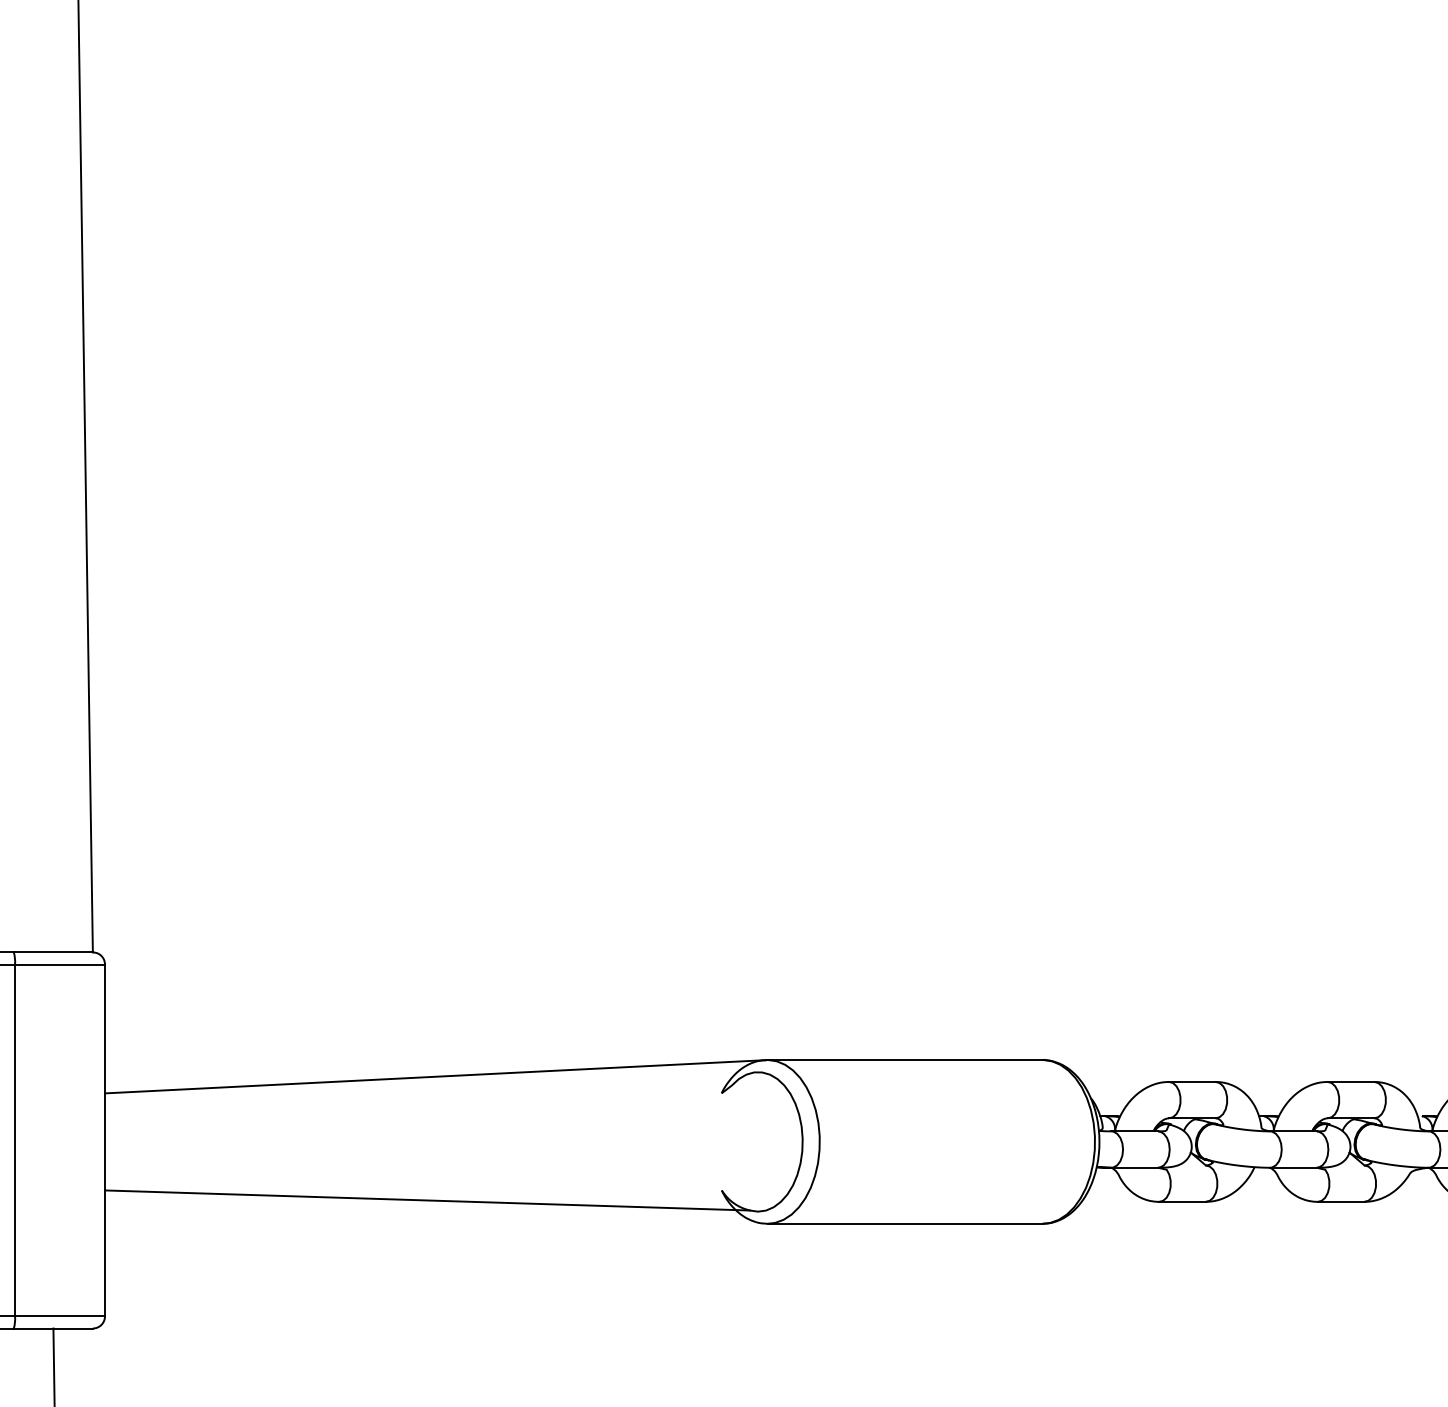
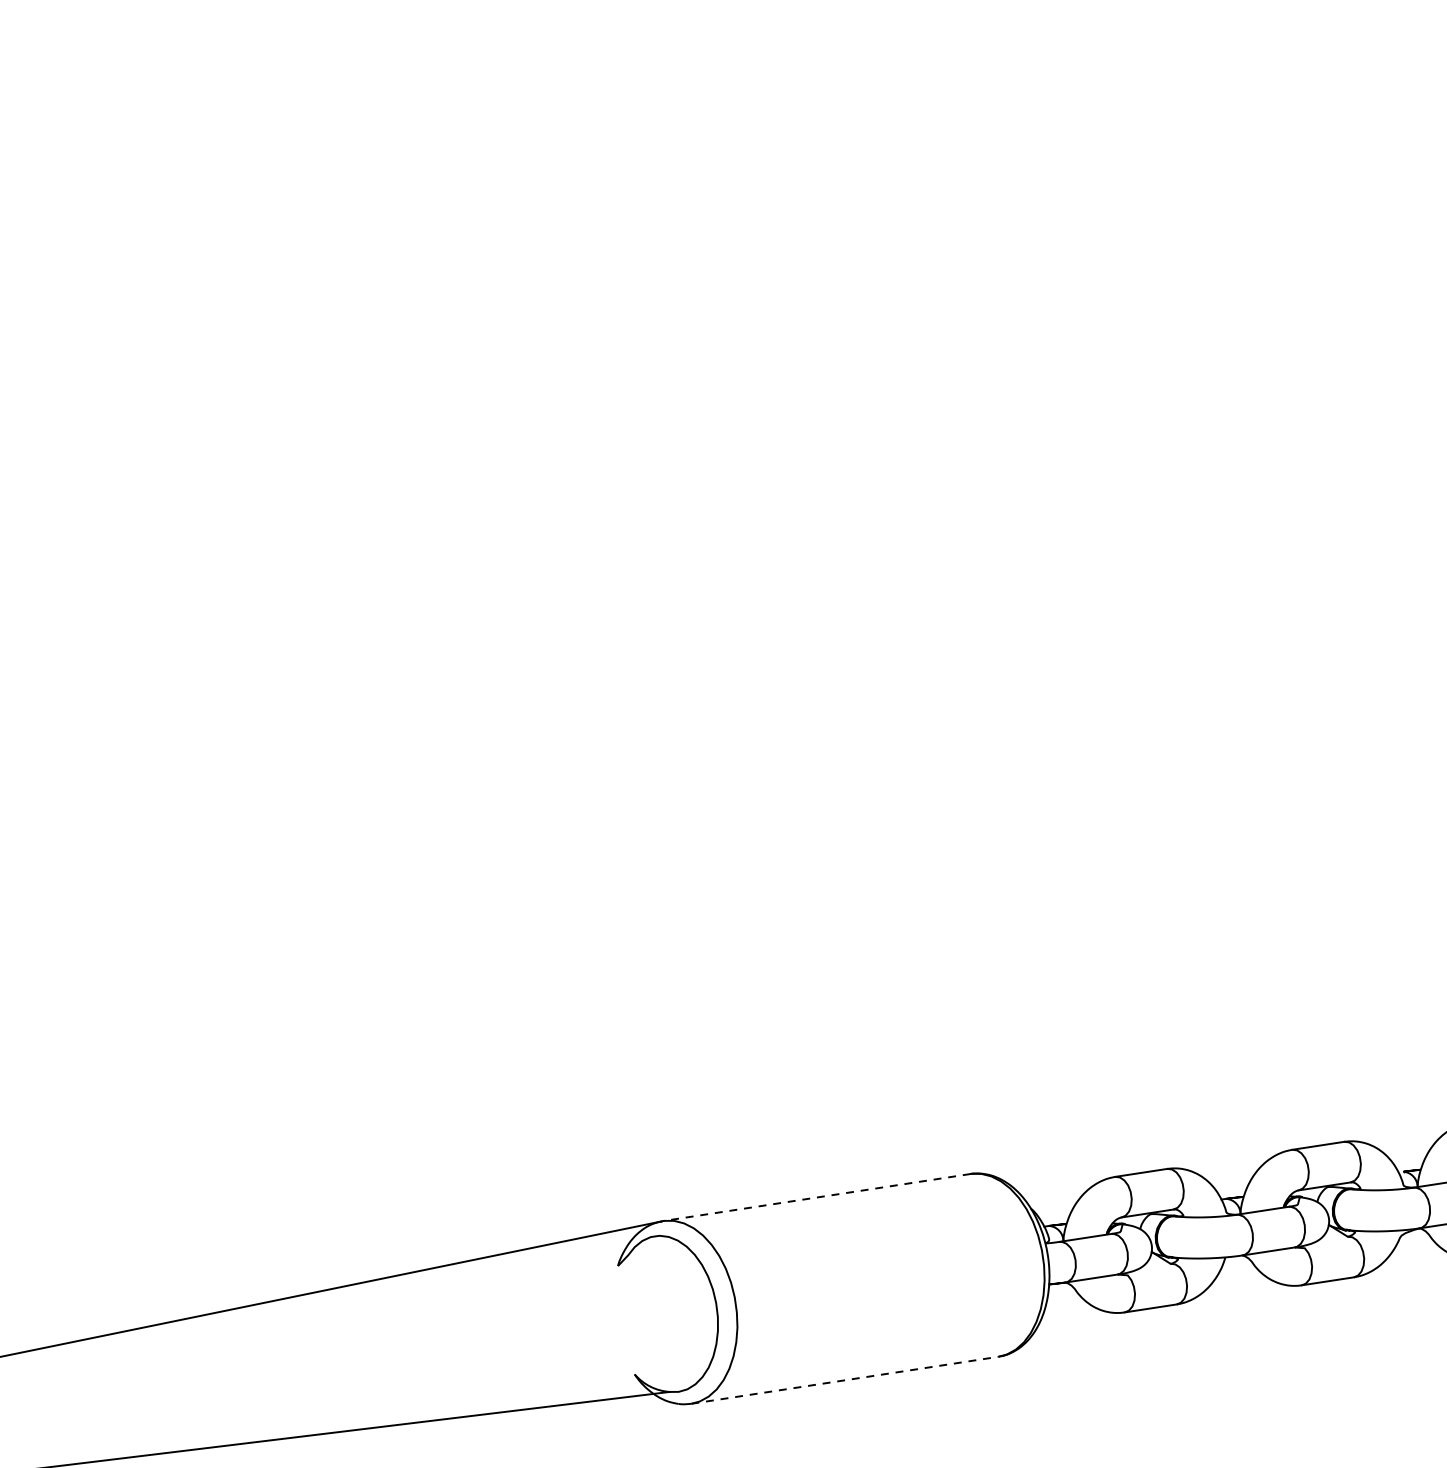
line: (905, 1060) -> (817, 1197), solid -> dashed
line: (905, 1223) -> (845, 1379), solid -> dashed

